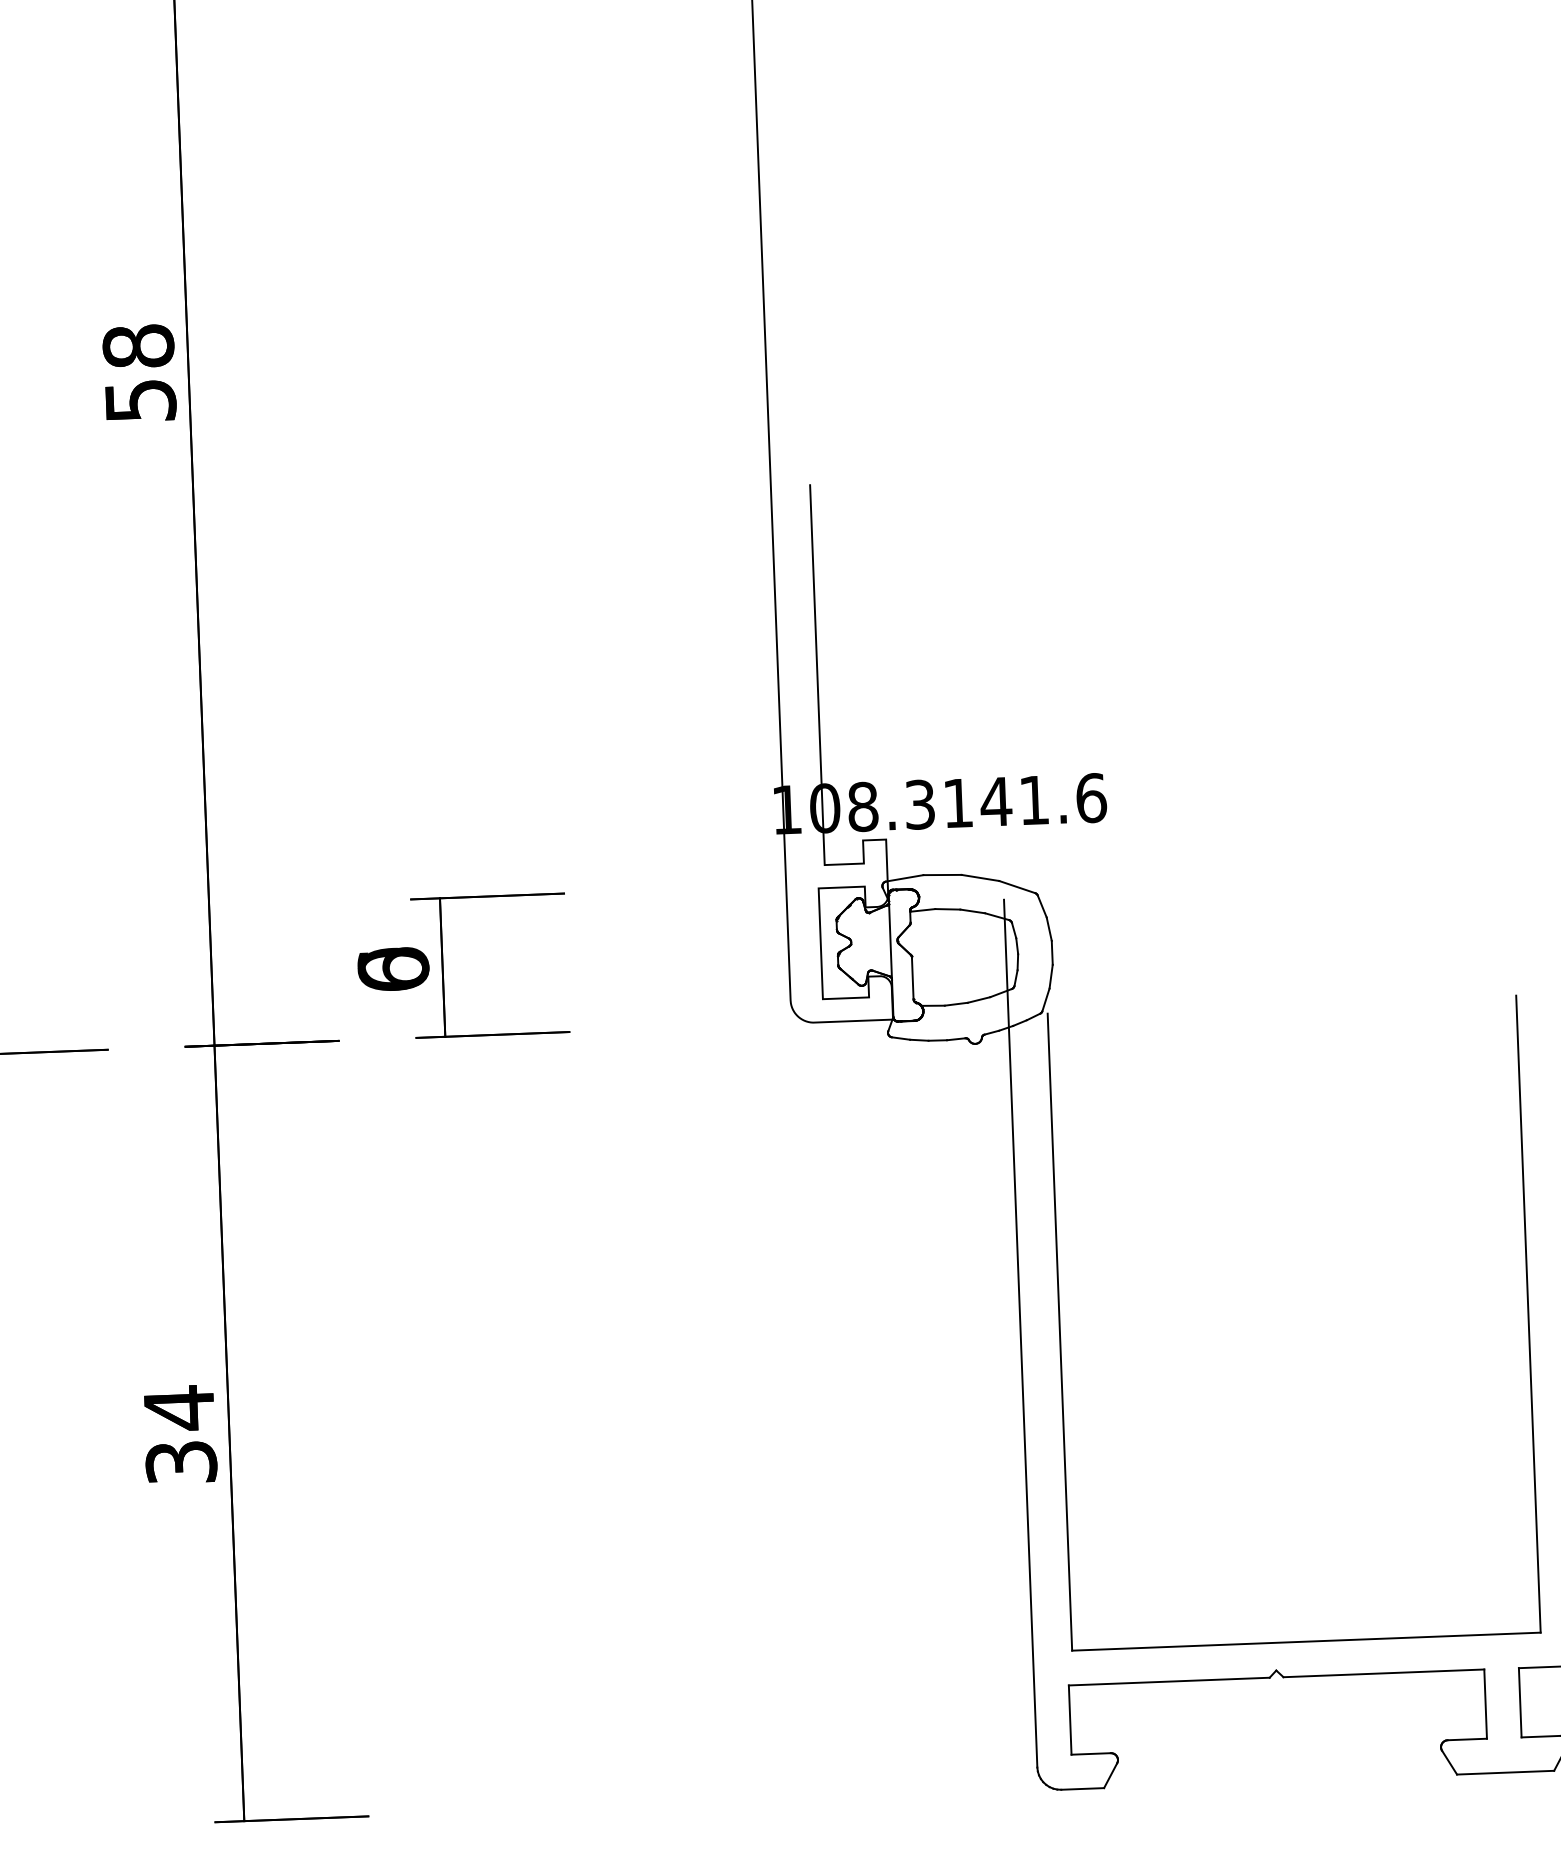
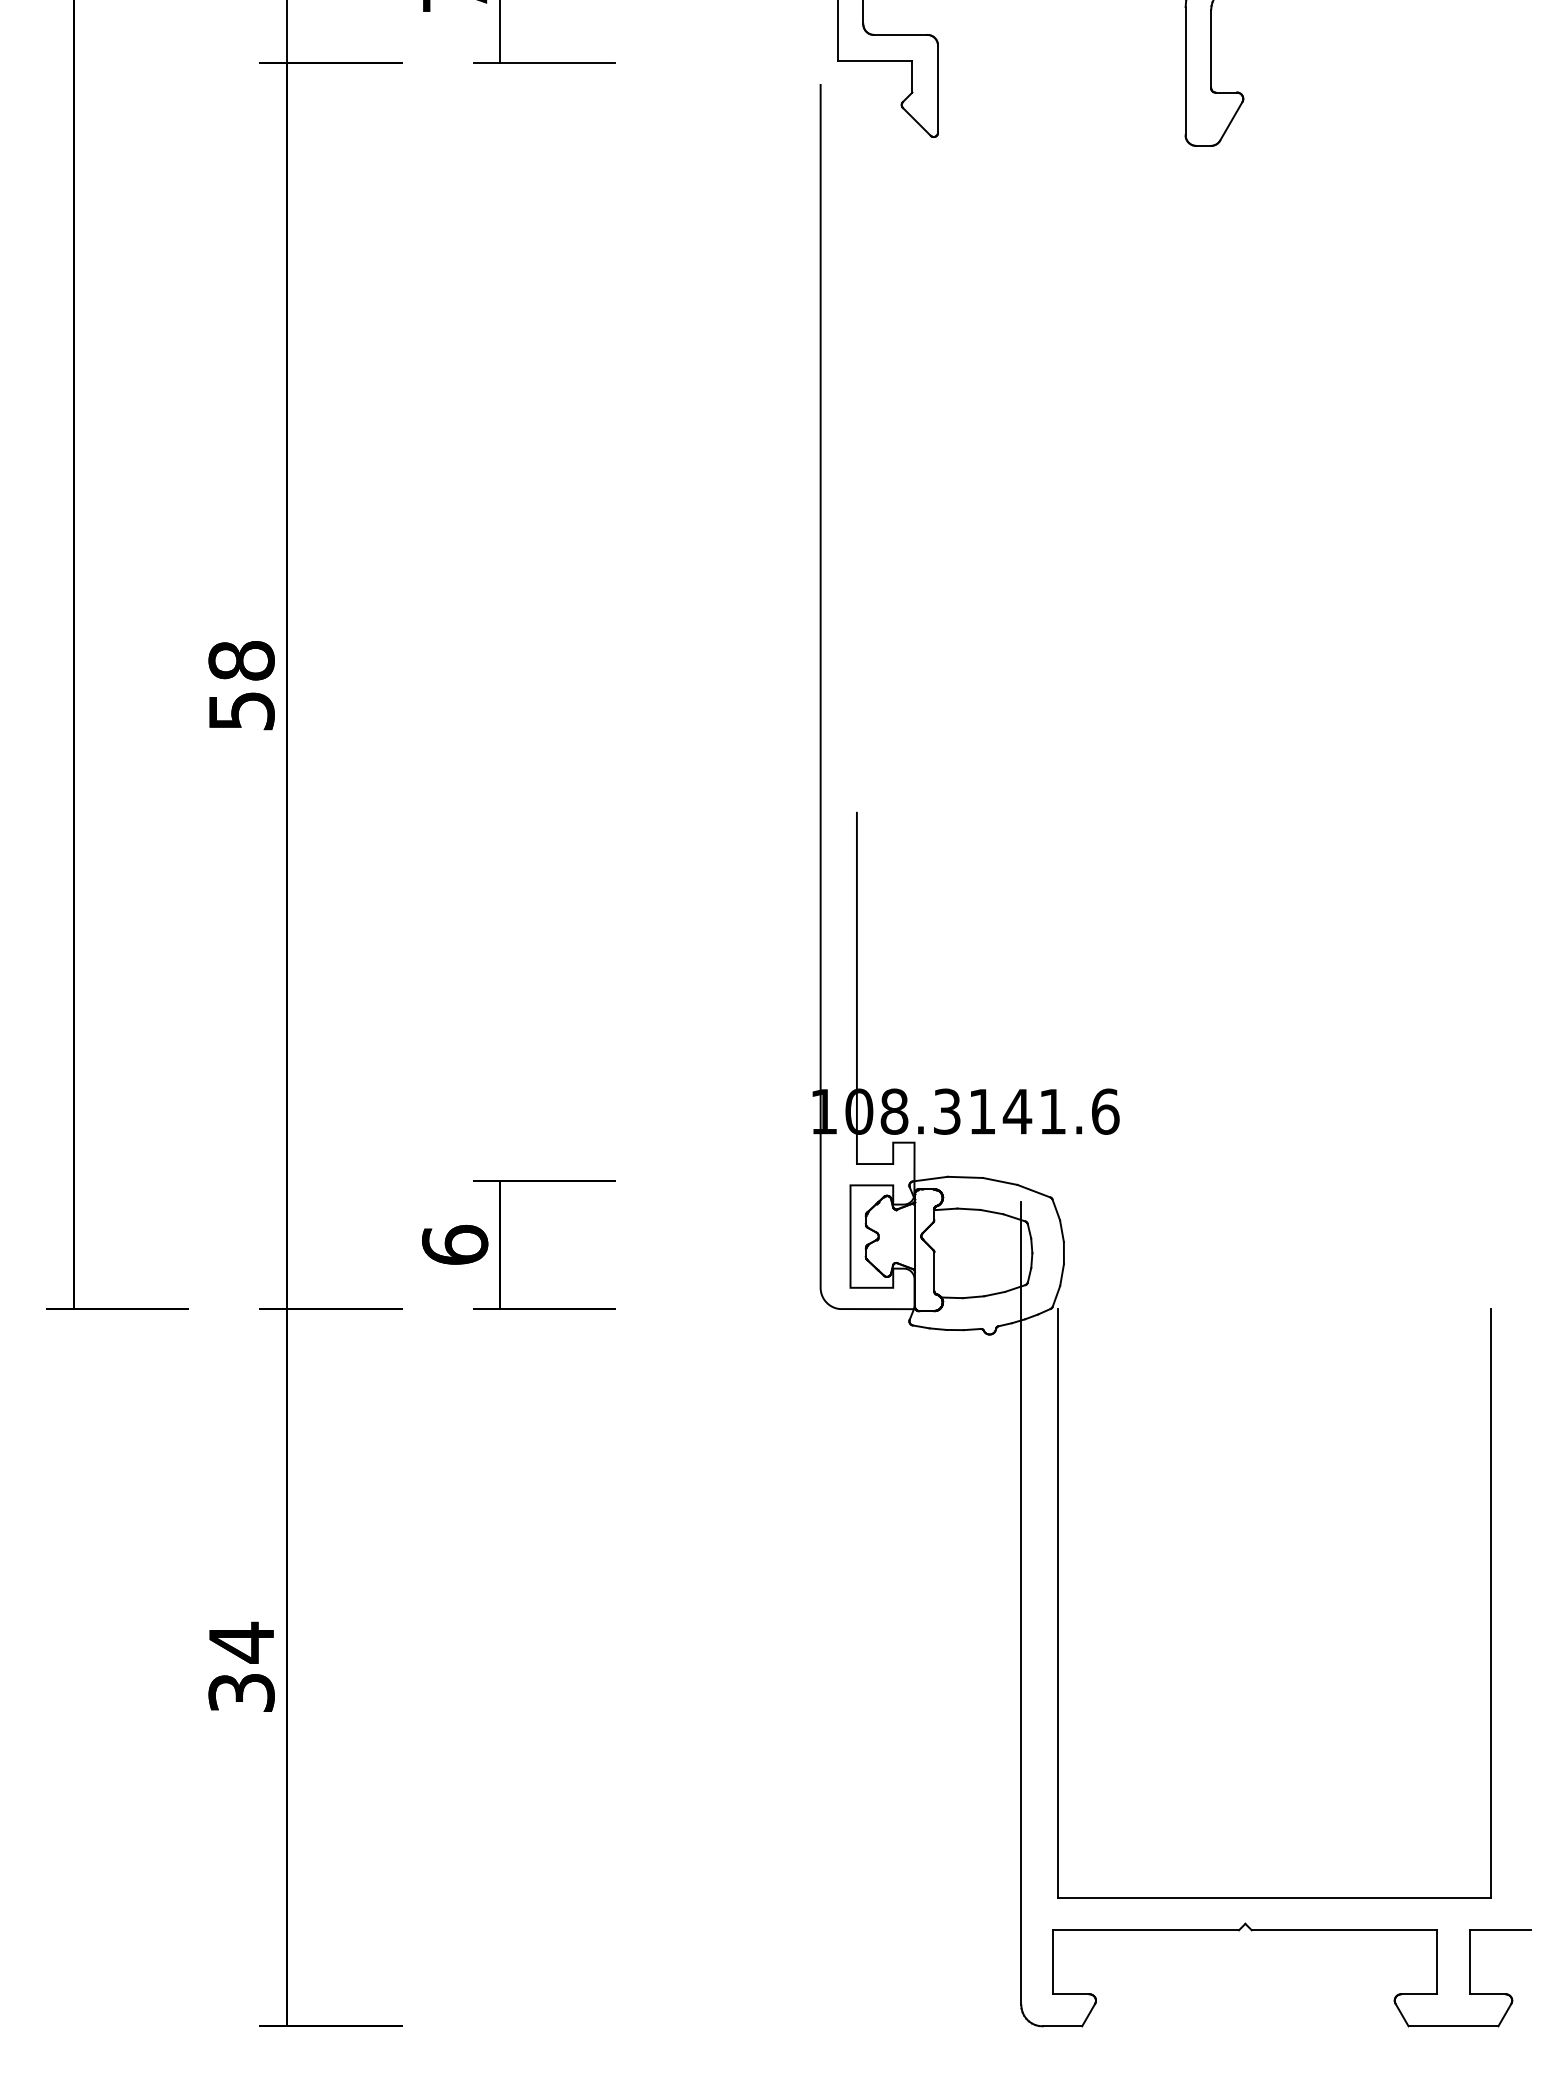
text: (393, 968) -> (455, 1244), 0 -> 6

